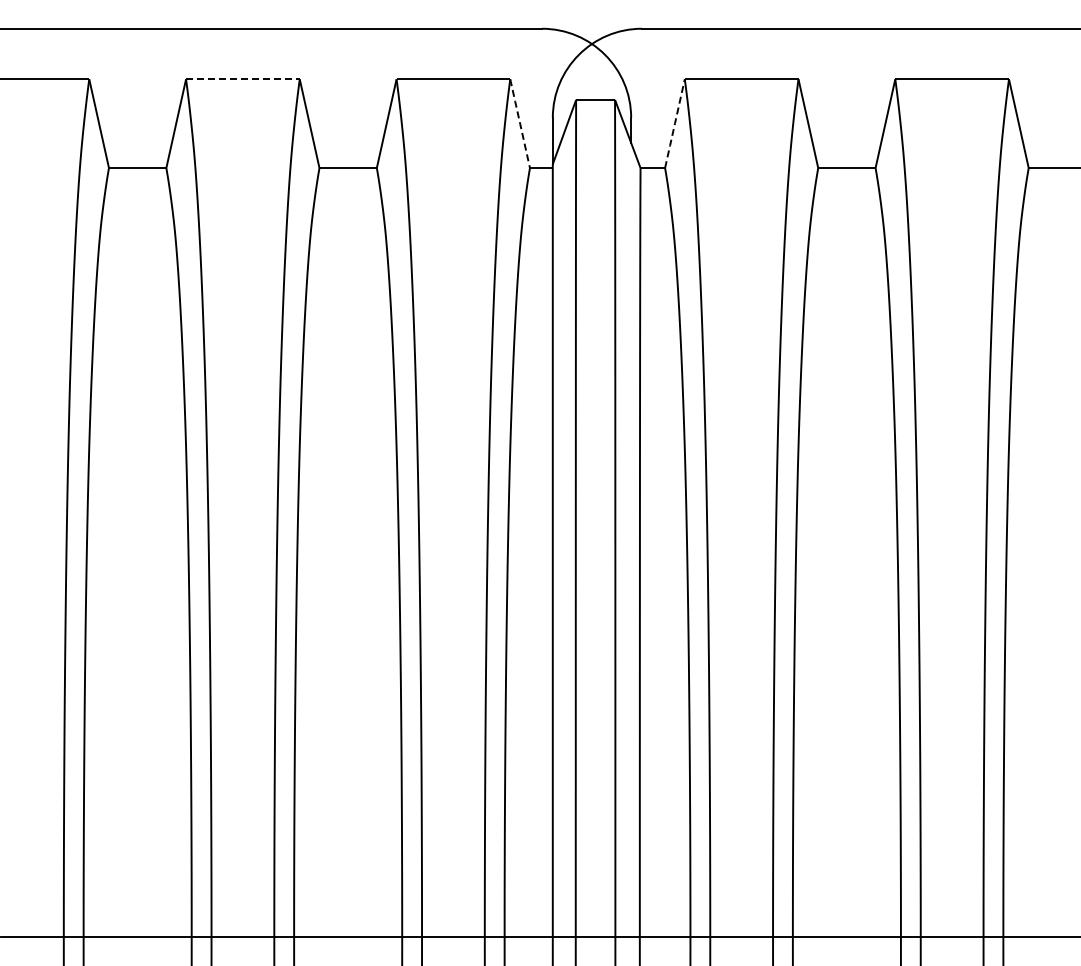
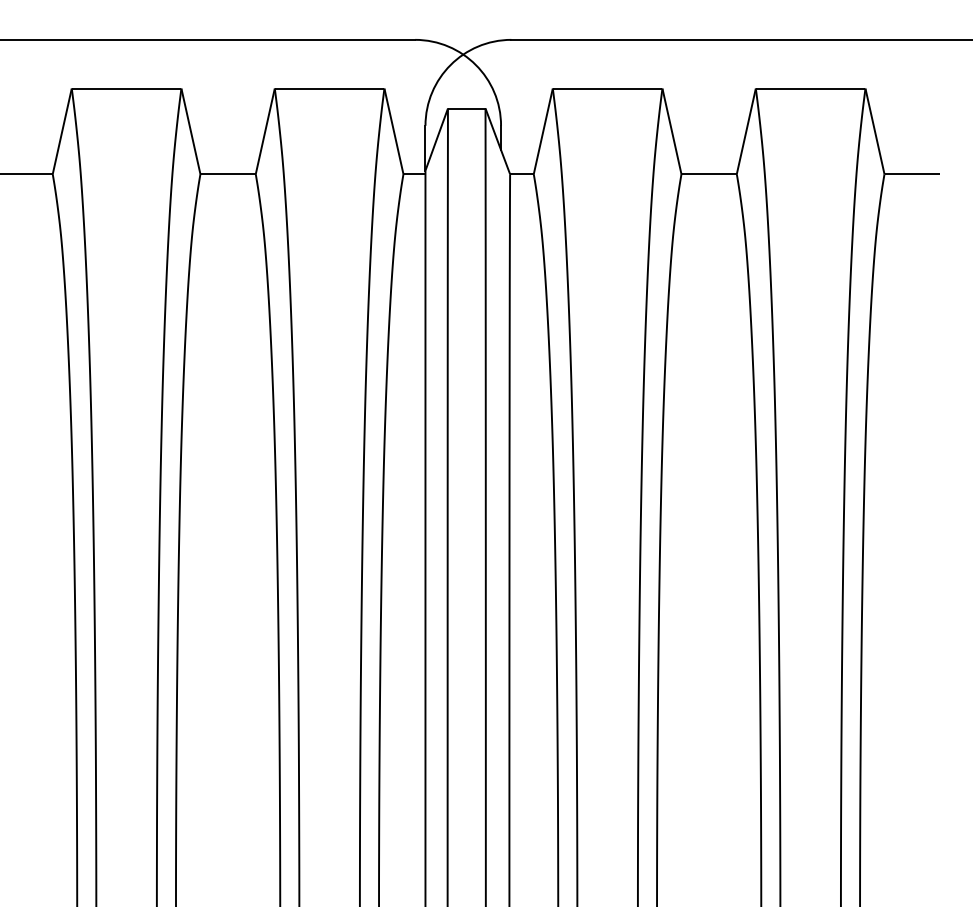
line: (243, 79) -> (127, 88), dashed -> solid
line: (675, 123) -> (543, 131), dashed -> solid
line: (520, 124) -> (394, 132), dashed -> solid

